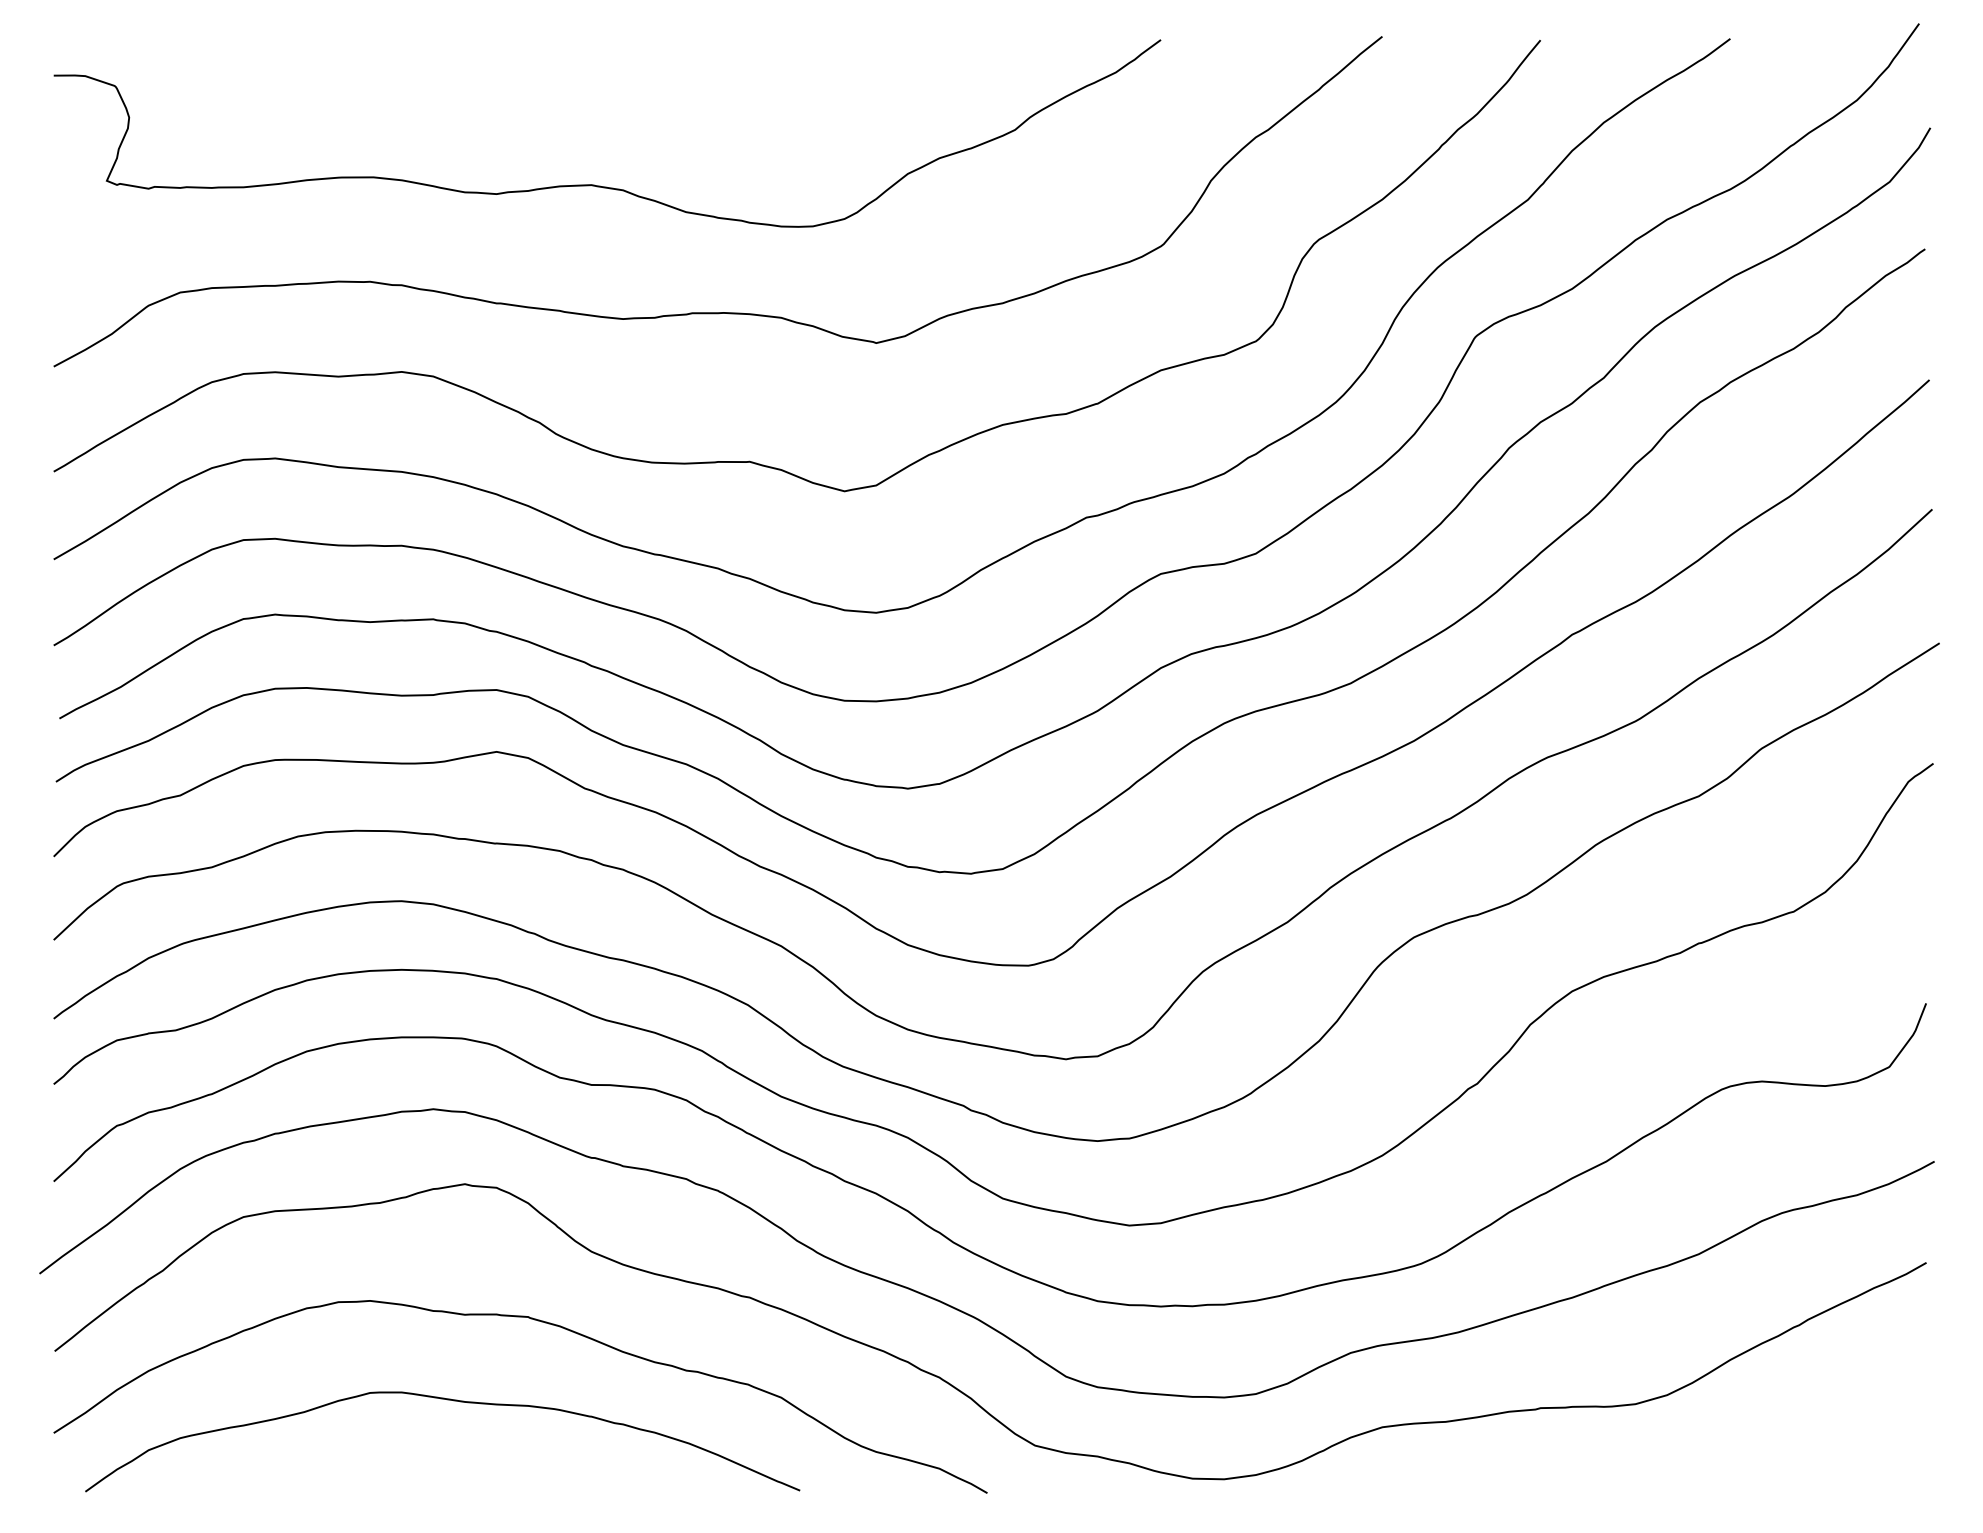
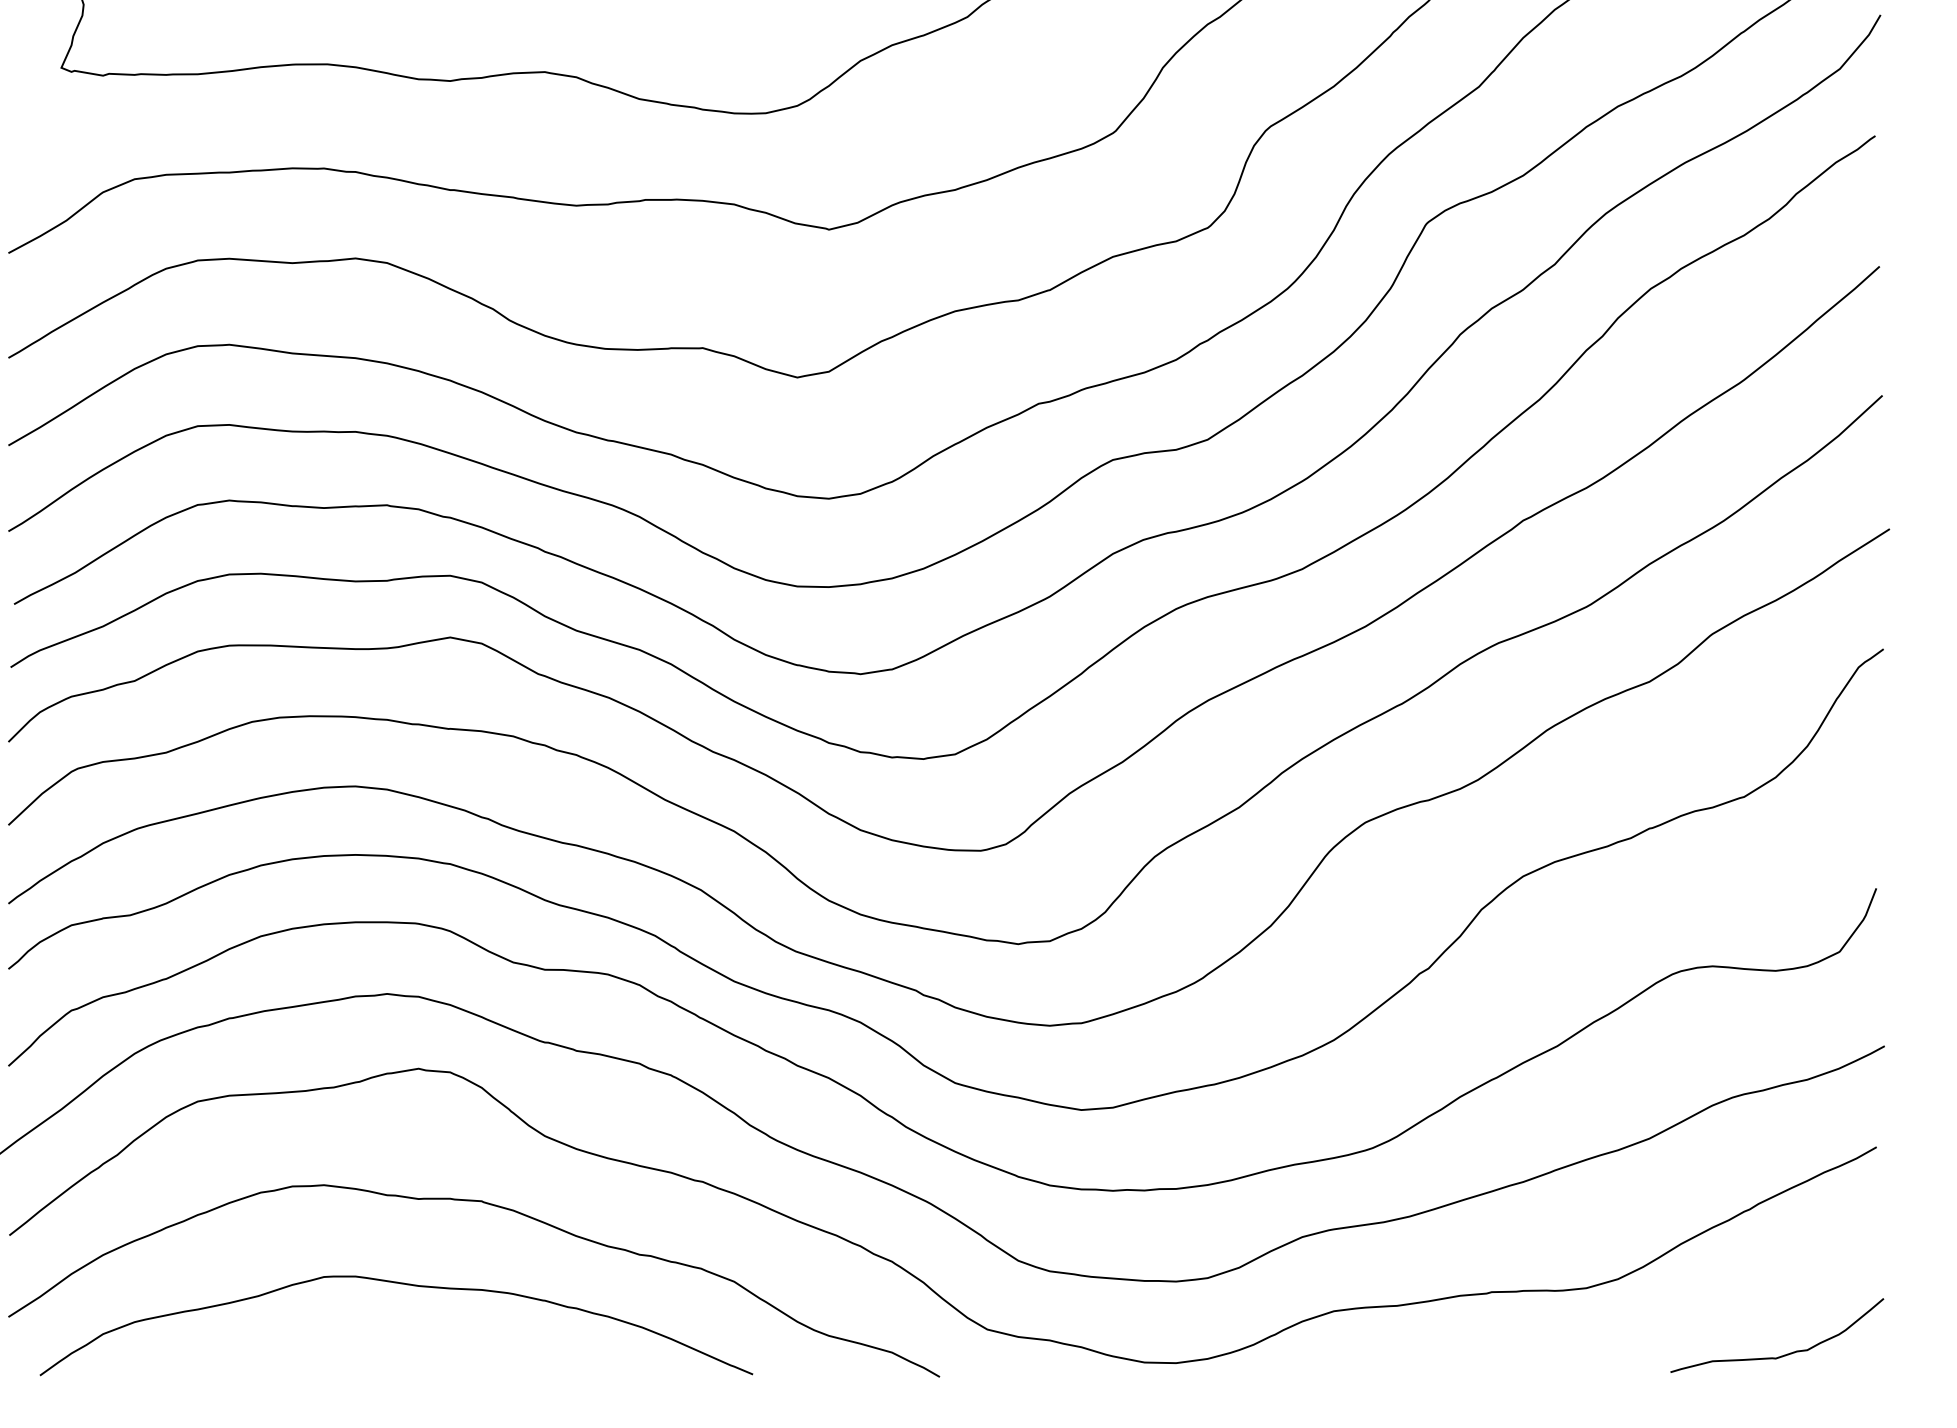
curve: (1834, 1470) -> (1784, 1354), added

